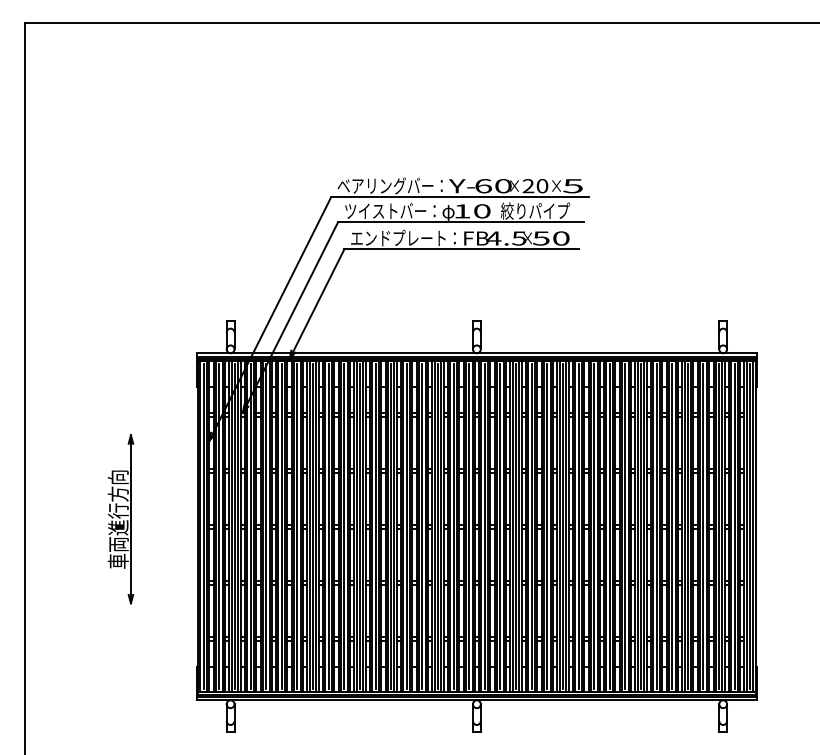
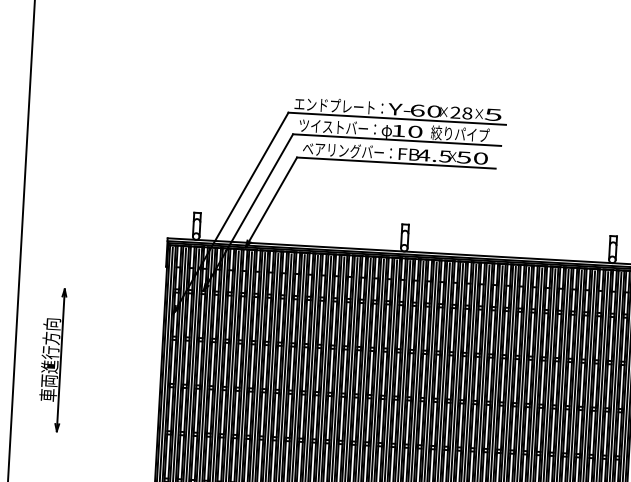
text: (385, 185) -> (334, 105), ベアリングバー： -> エンドプレート：
text: (542, 186) -> (467, 113), 20 -> 28
text: (398, 237) -> (343, 150), エンドプレート： -> ベアリングバー：
part: (120, 519) -> (52, 359), moved

